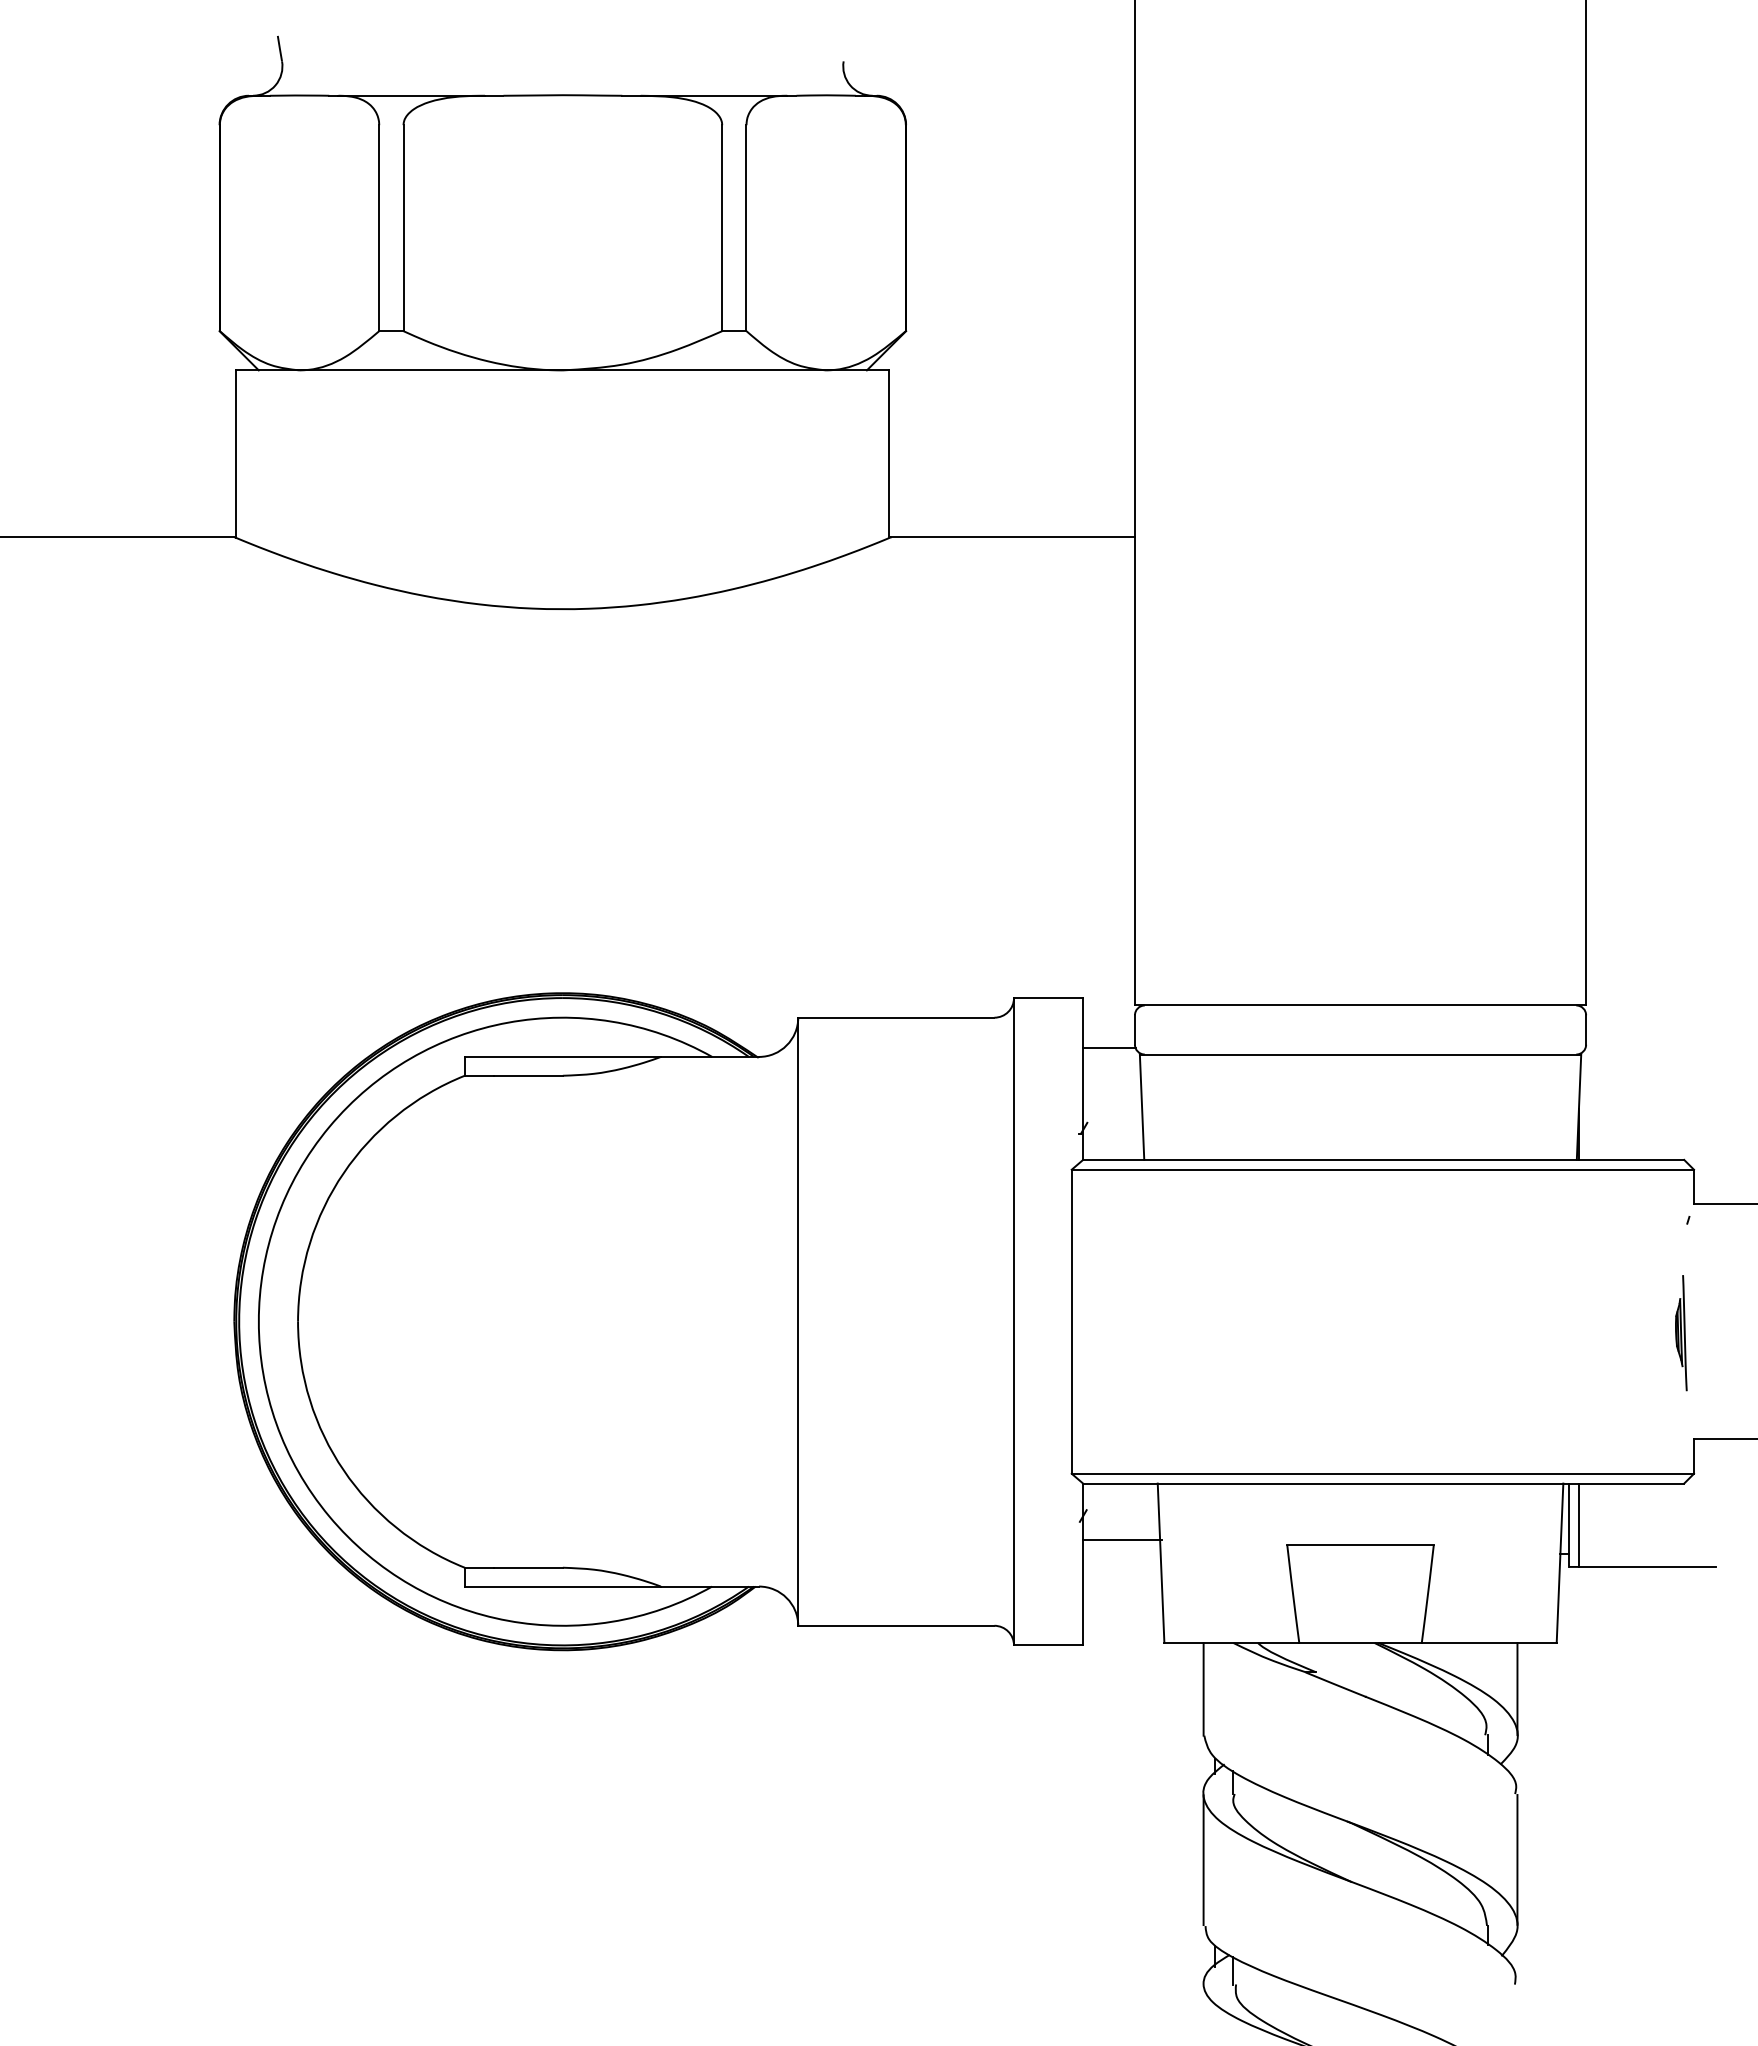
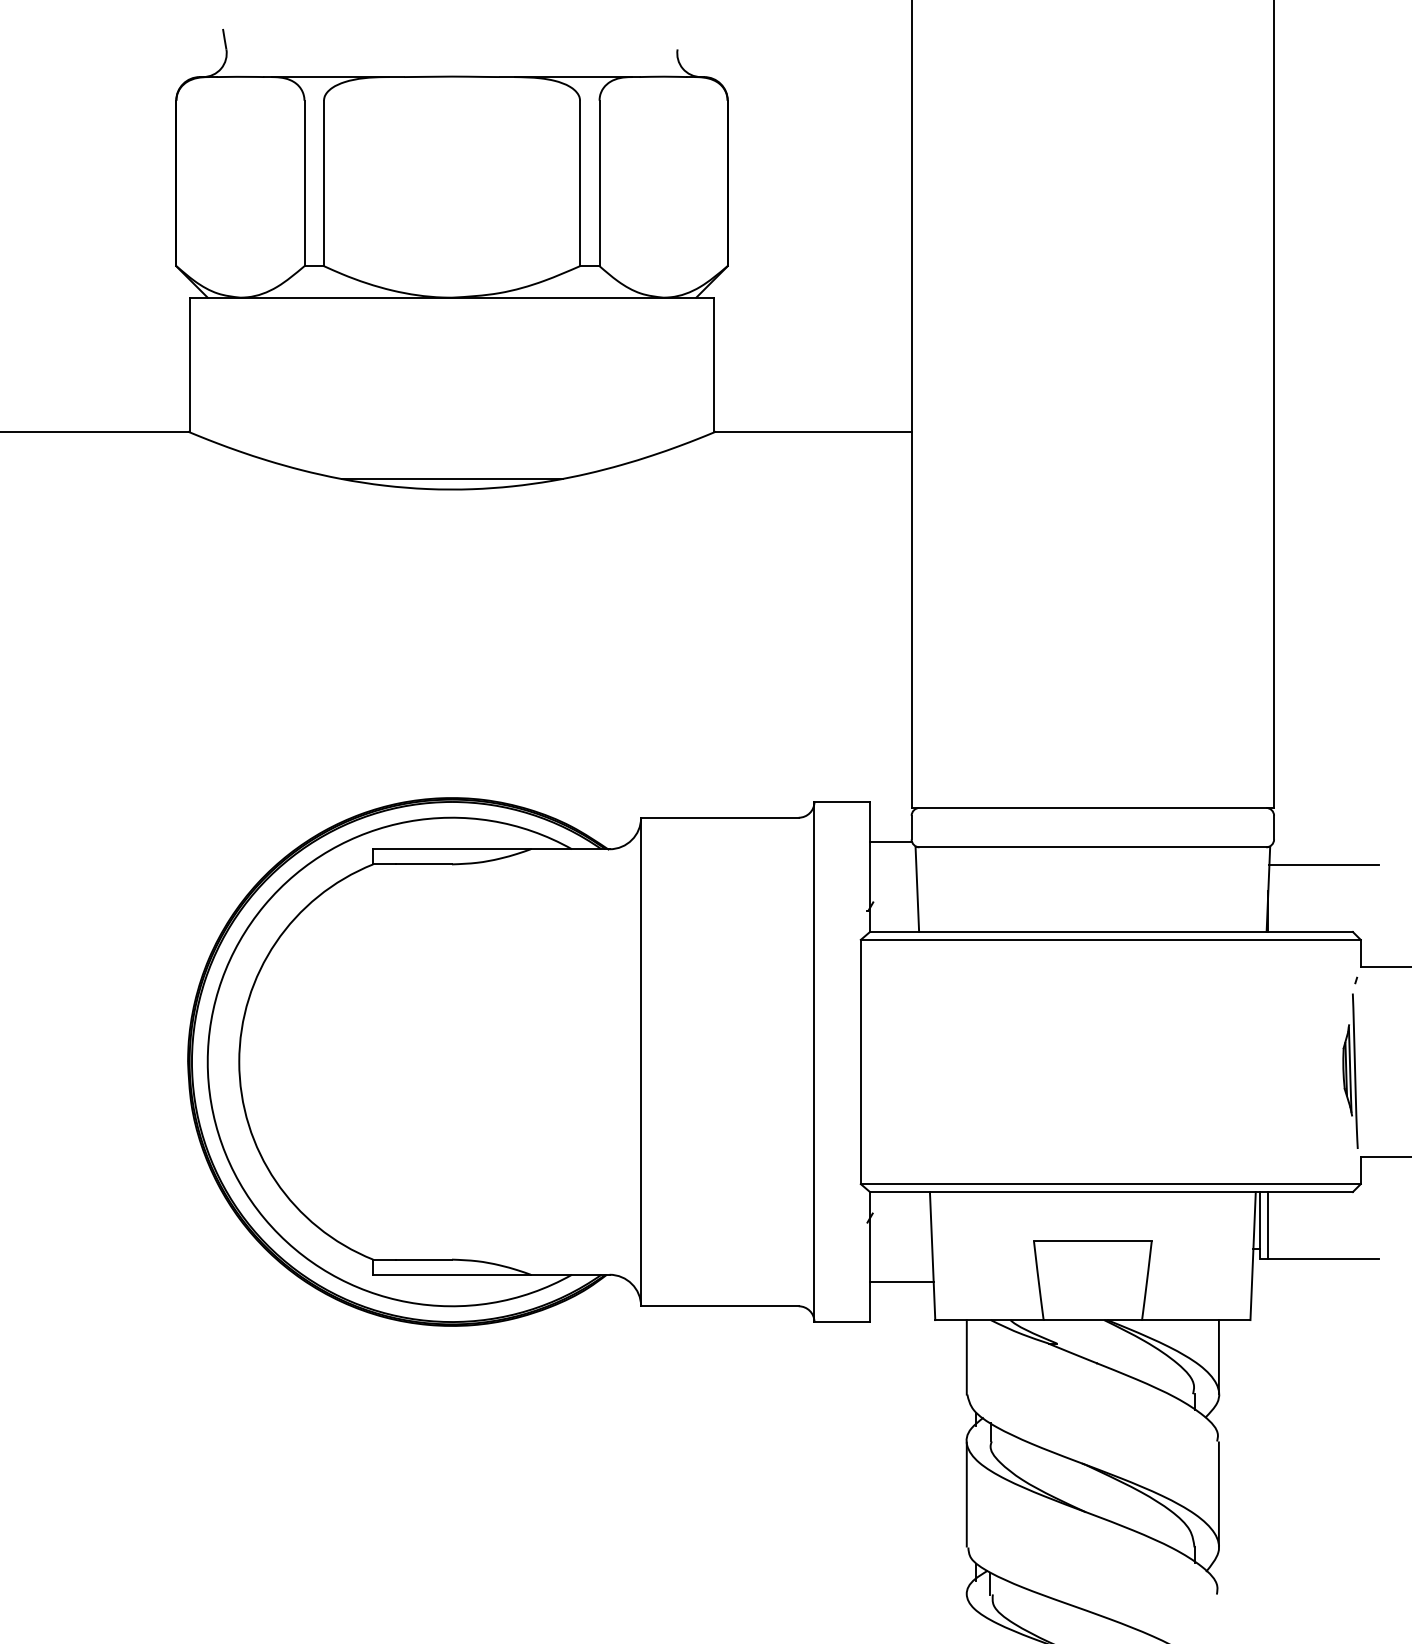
line: (562, 595) -> (451, 478), added
line: (1648, 1076) -> (1324, 864), added
part: (1681, 1332) -> (1350, 1070), size x1.67
line: (1122, 1540) -> (901, 1281), moved

